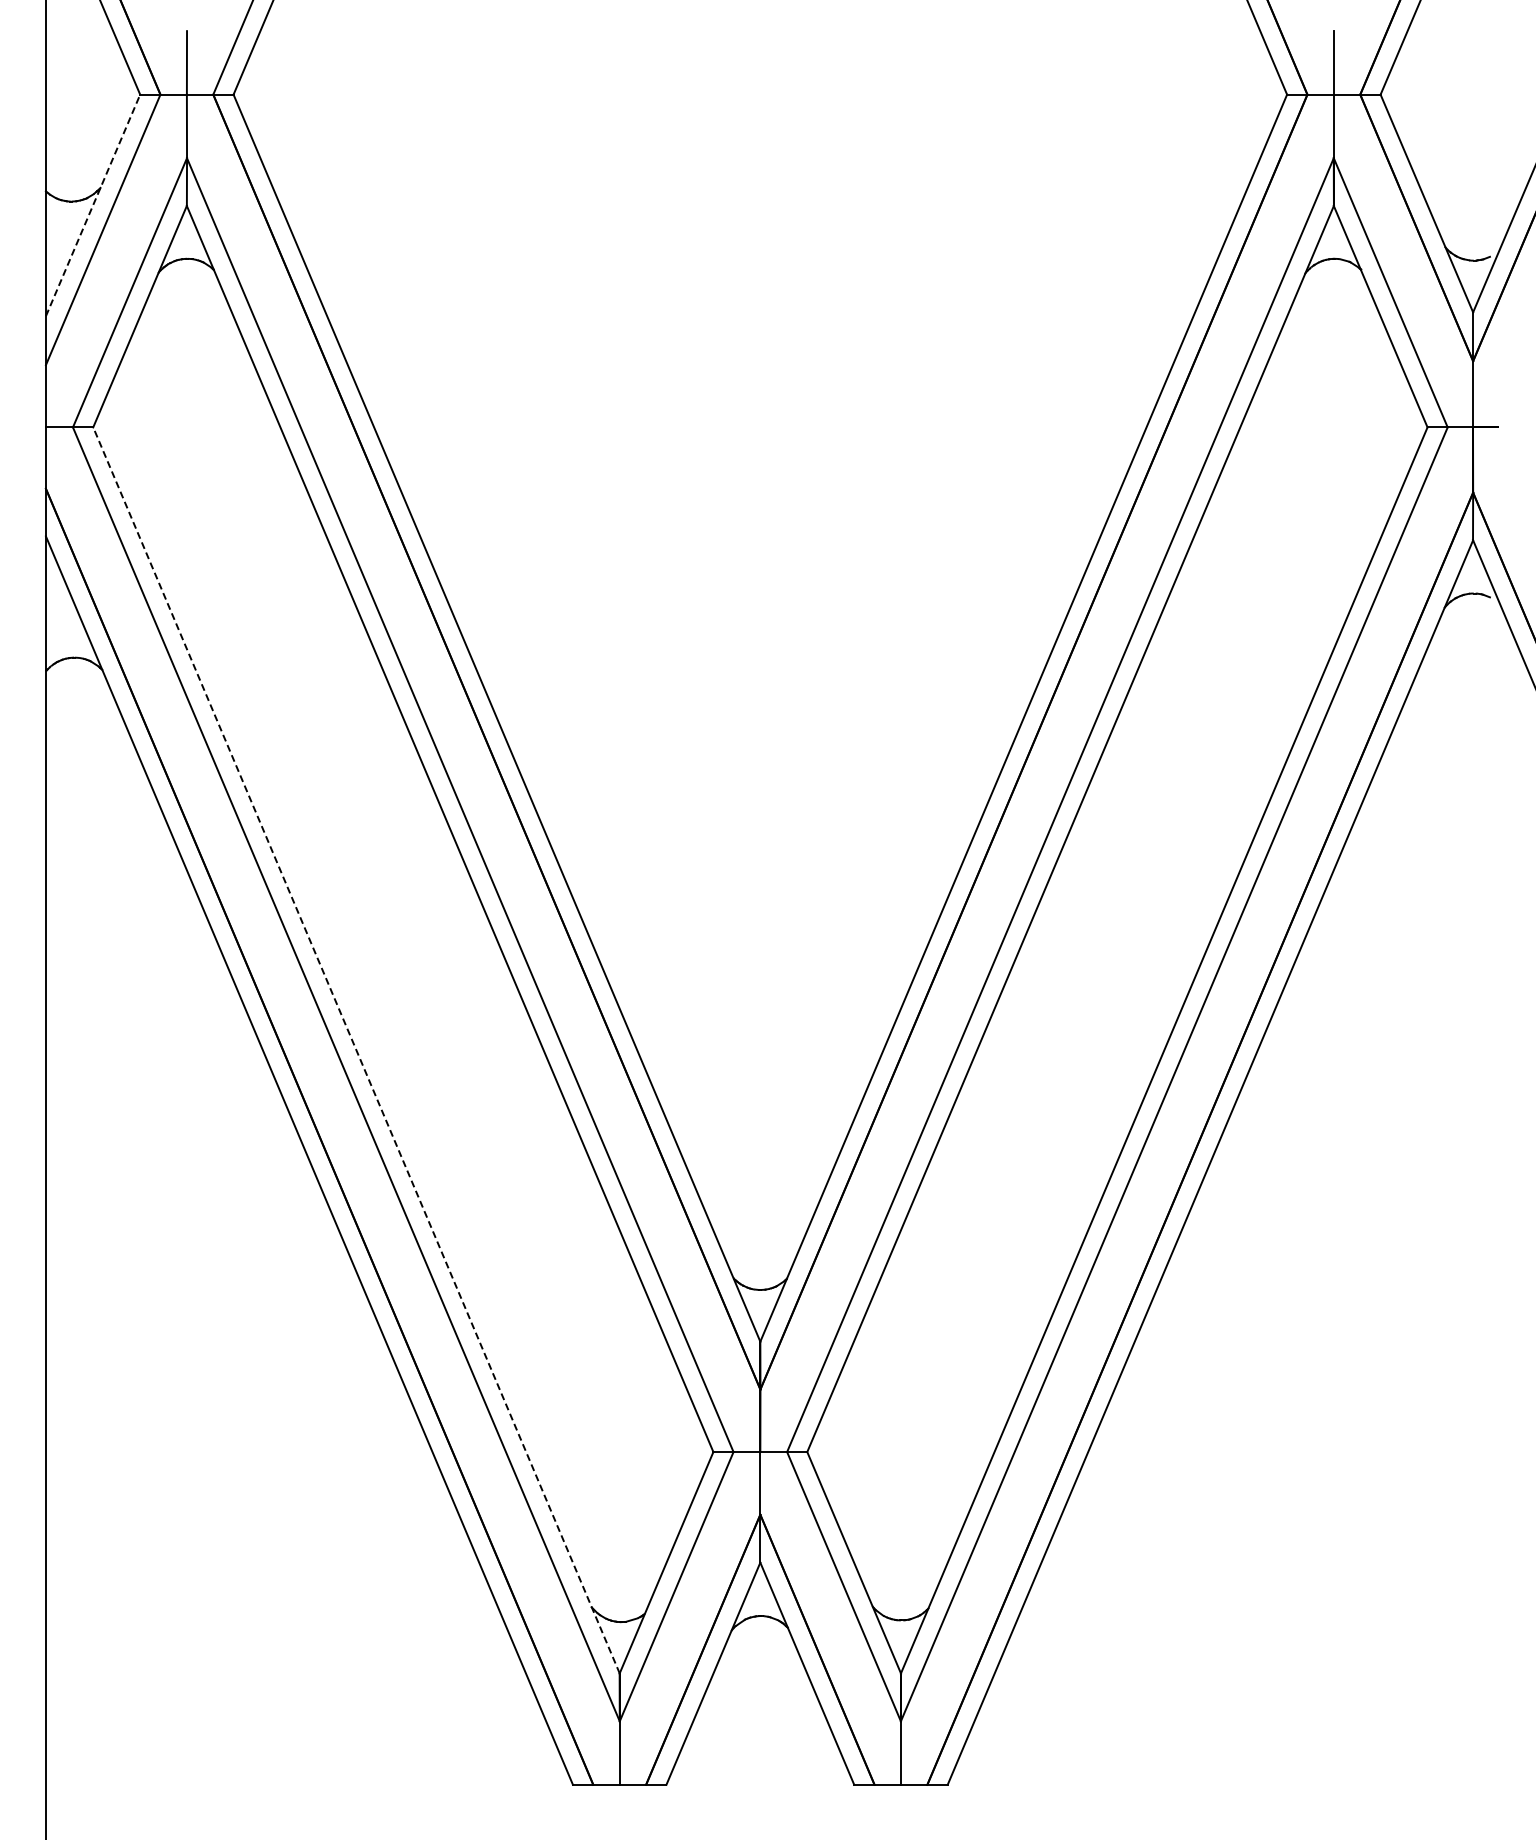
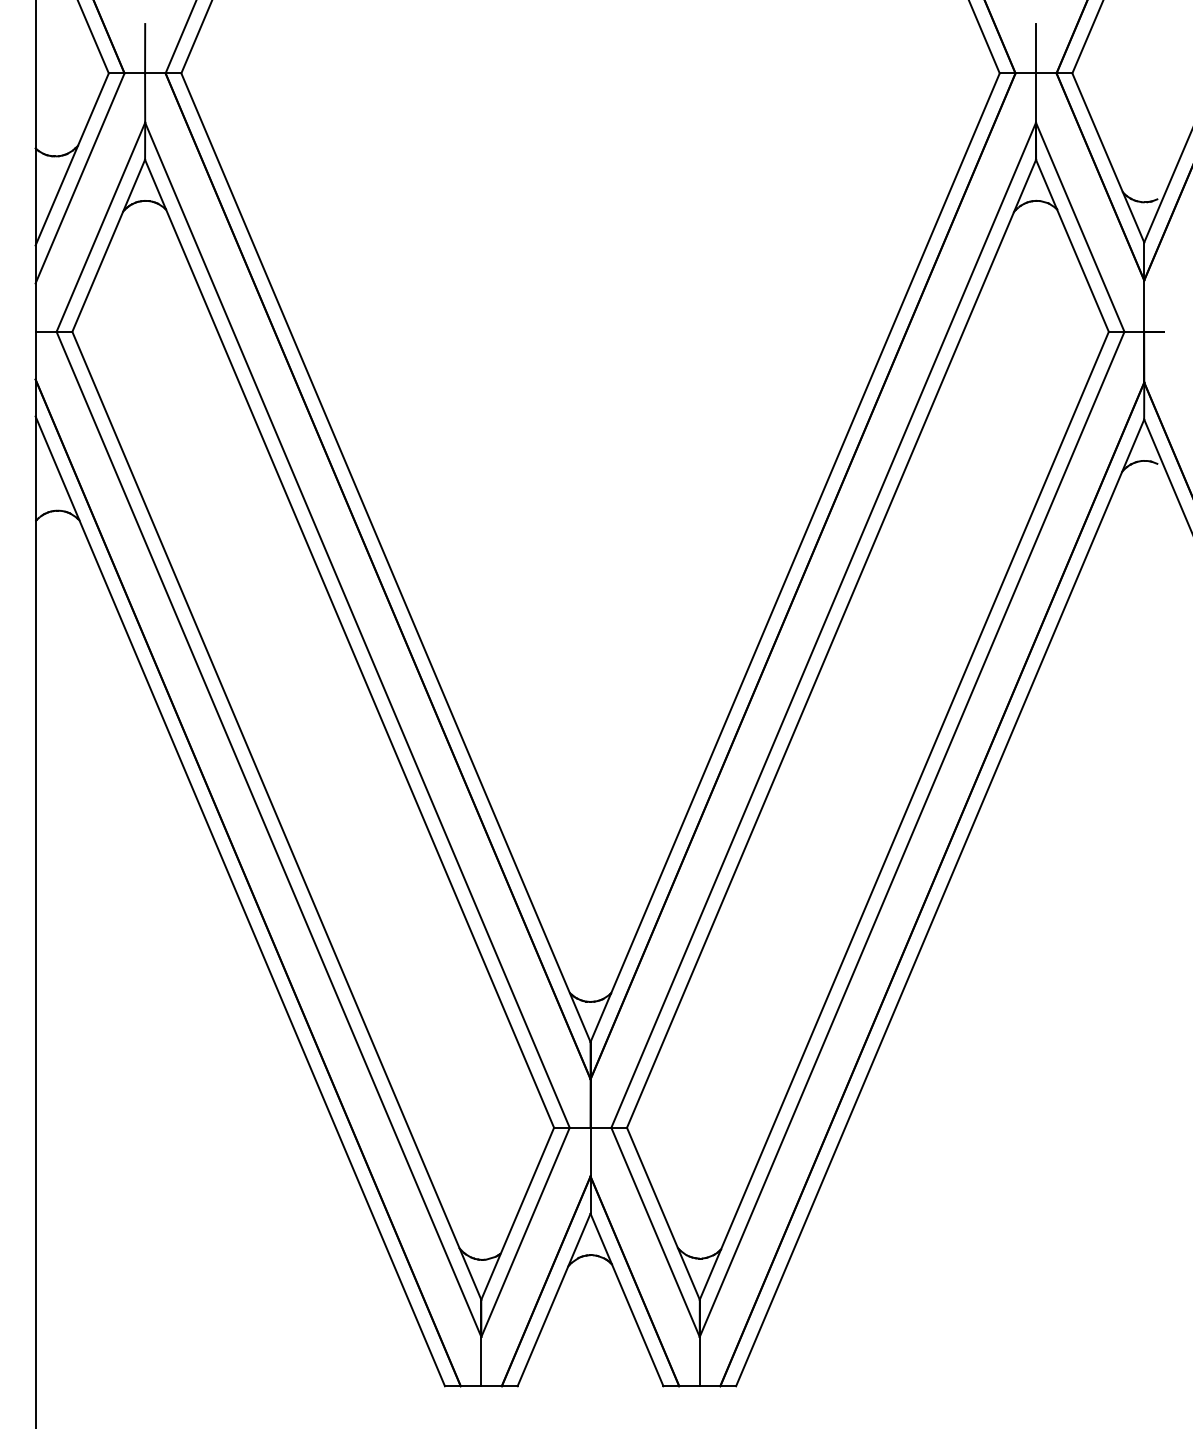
line: (93, 204) -> (72, 158), dashed -> solid
line: (356, 1050) -> (276, 815), dashed -> solid

